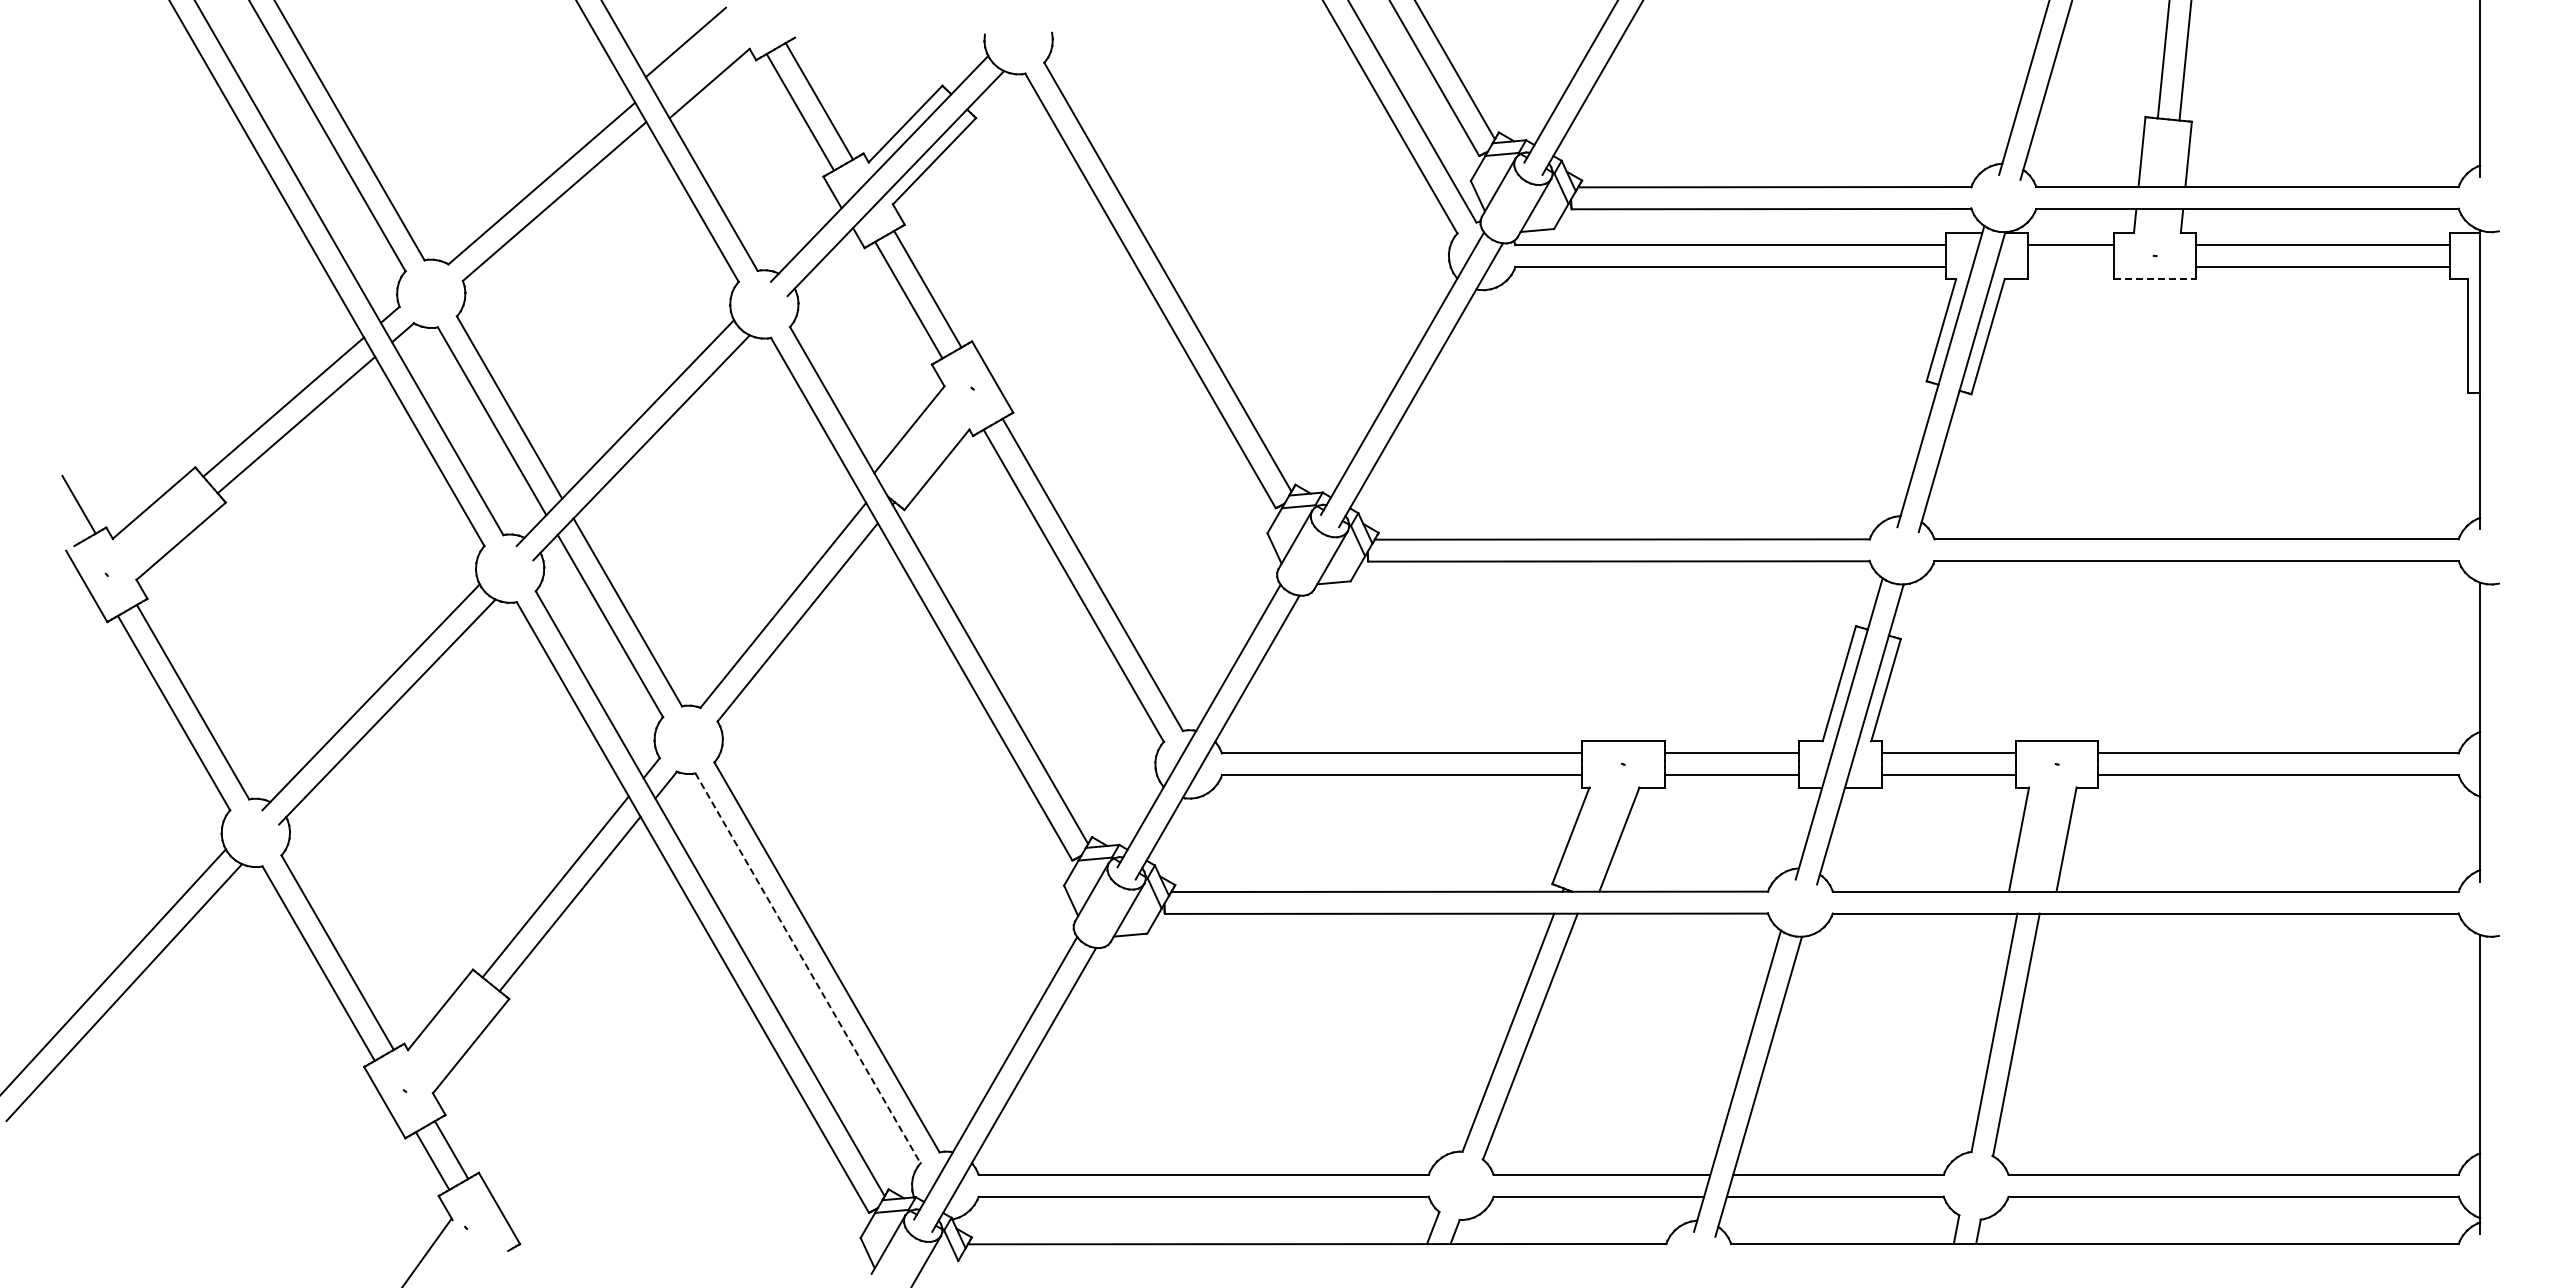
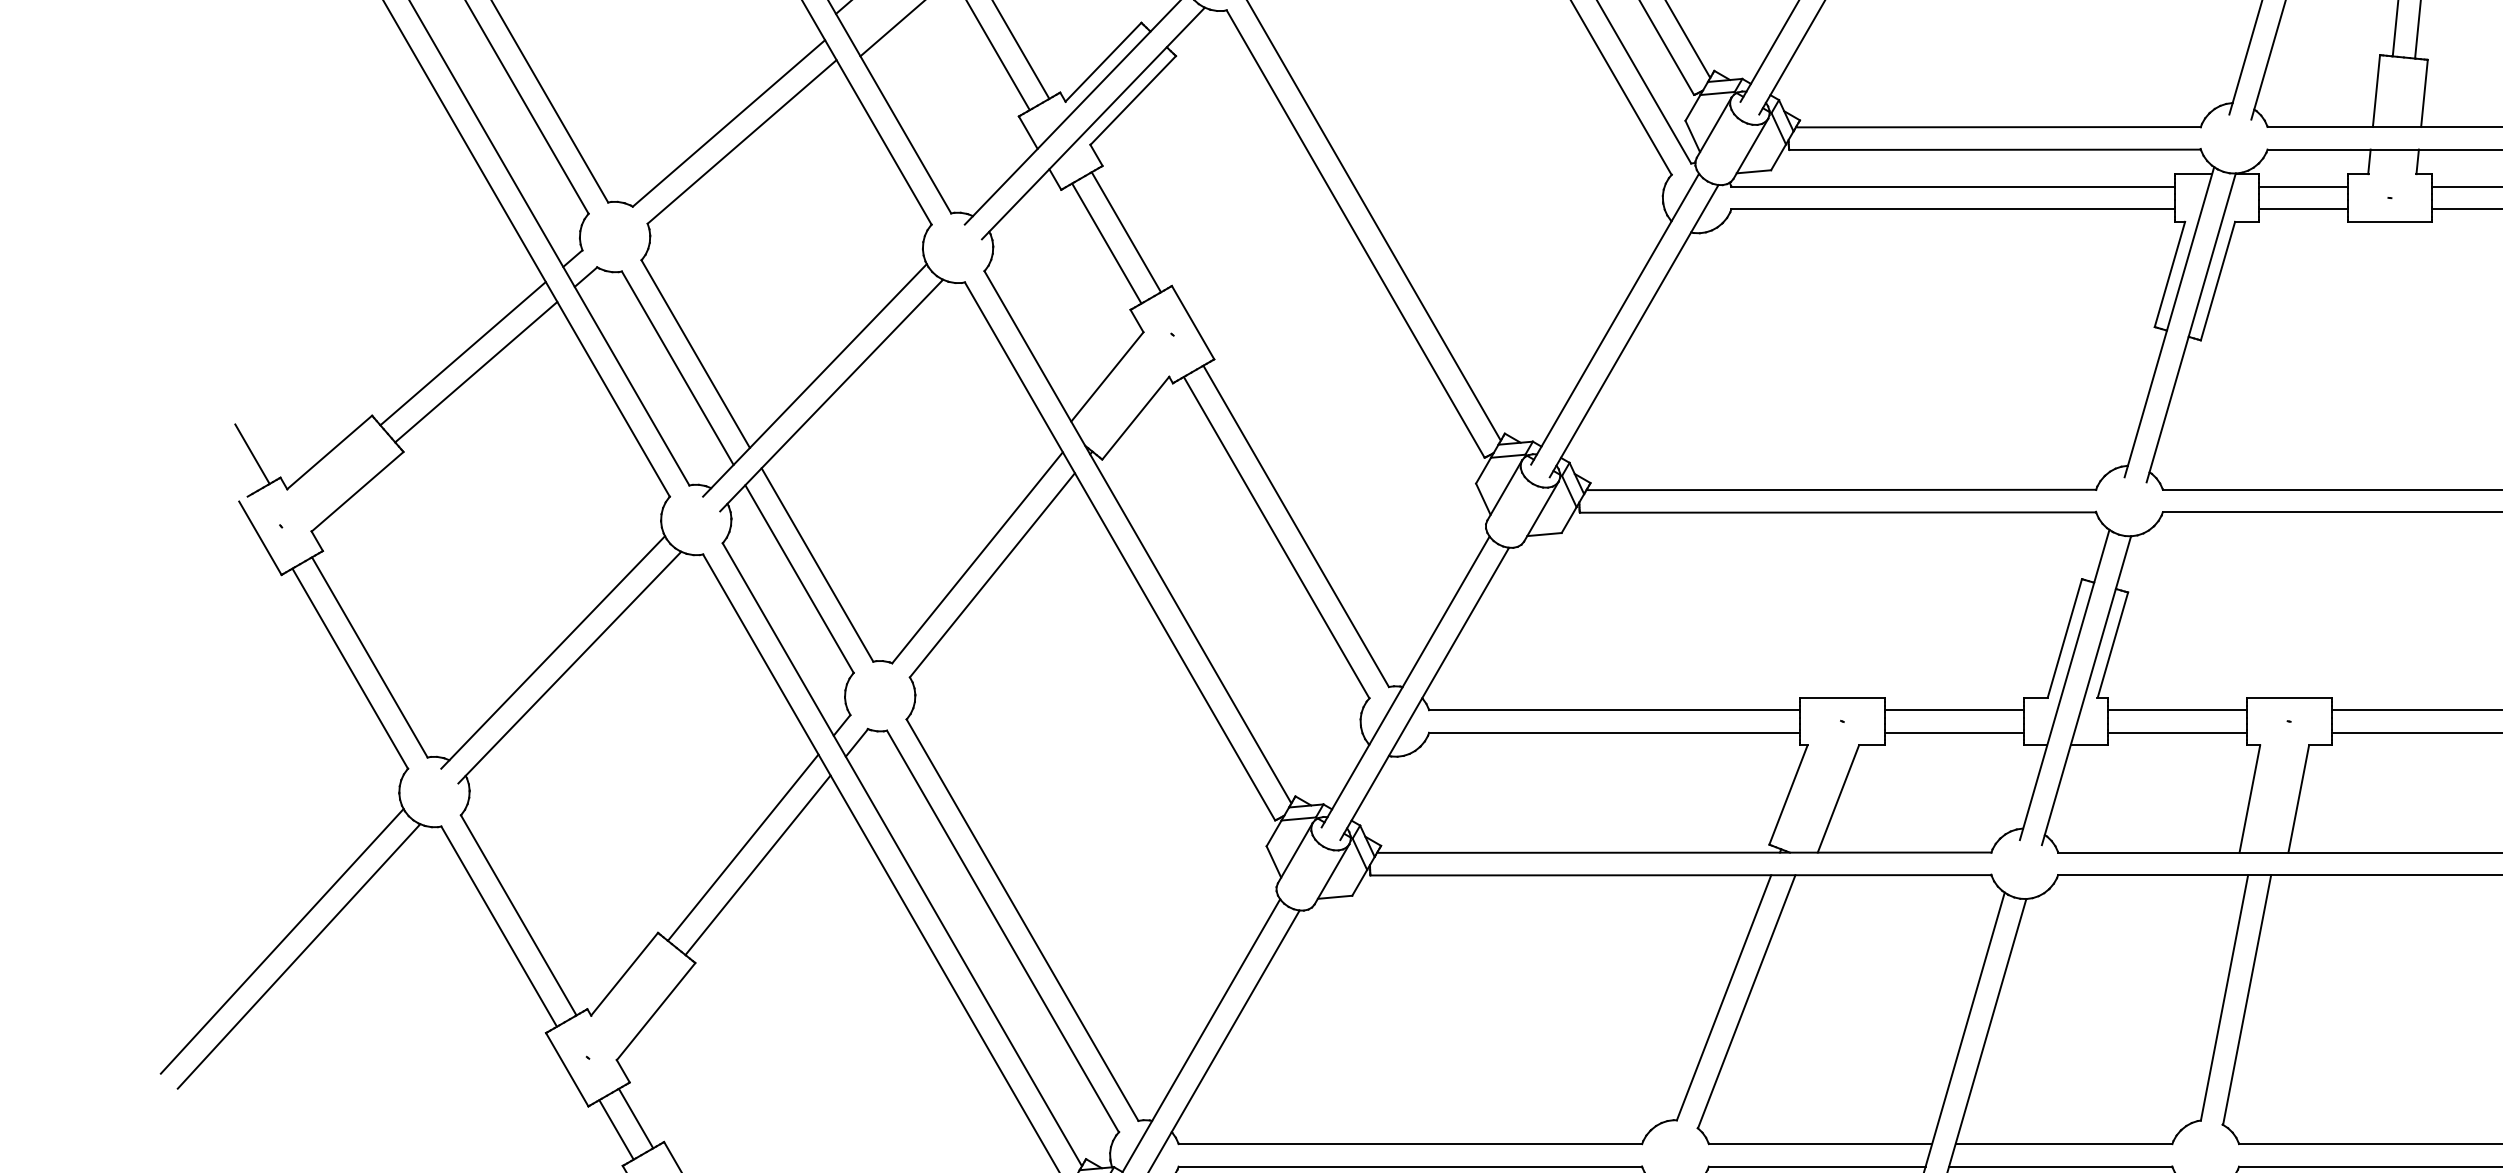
line: (2070, 266) -> (2302, 208), added
line: (2155, 279) -> (2390, 222), dashed -> solid
line: (808, 968) -> (1003, 931), dashed -> solid

